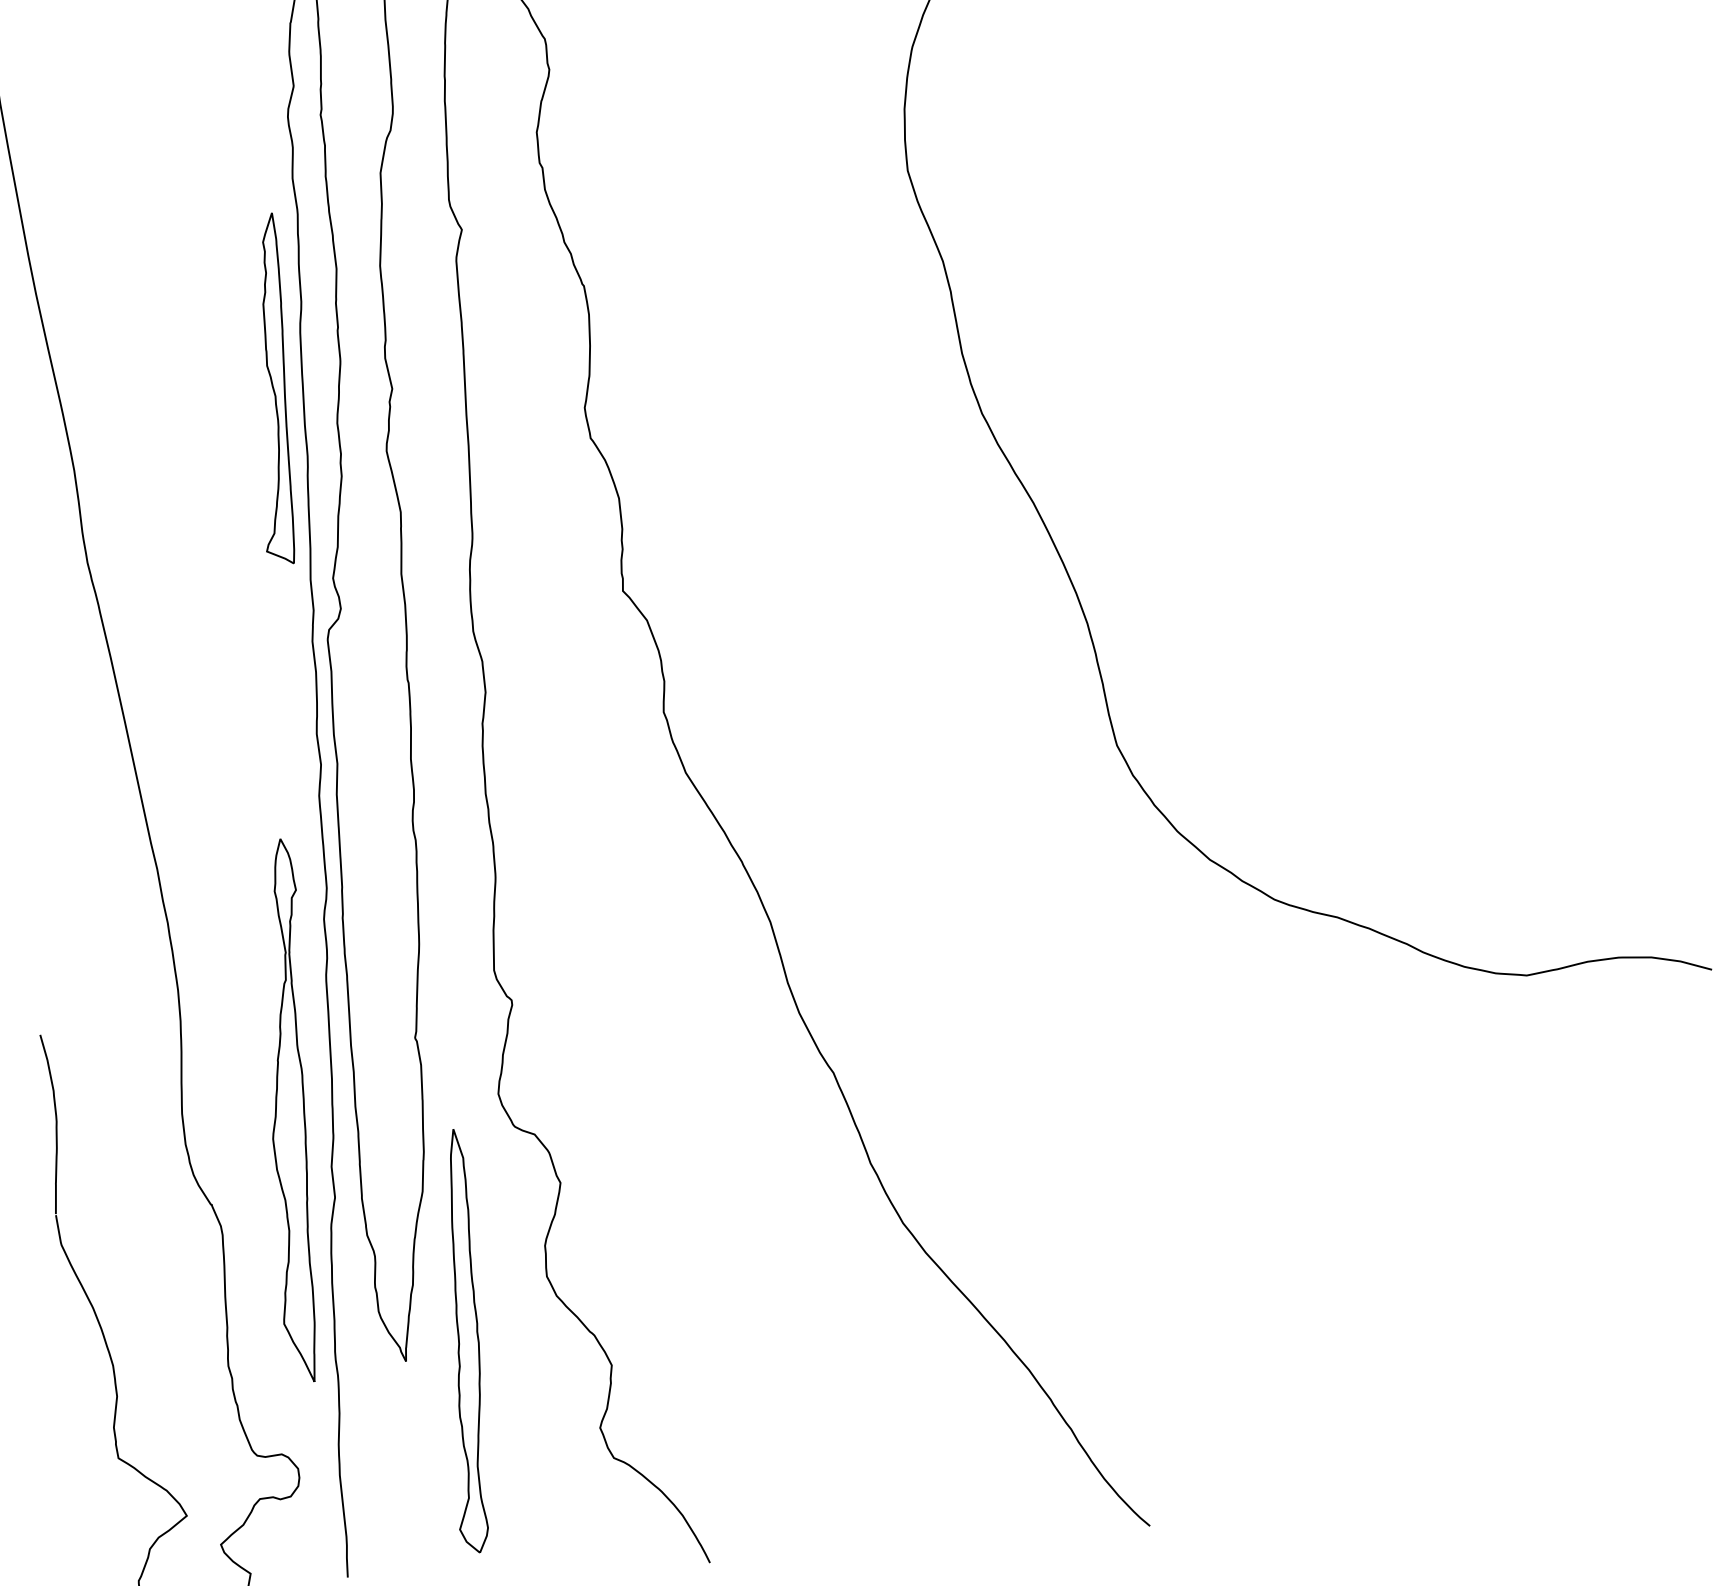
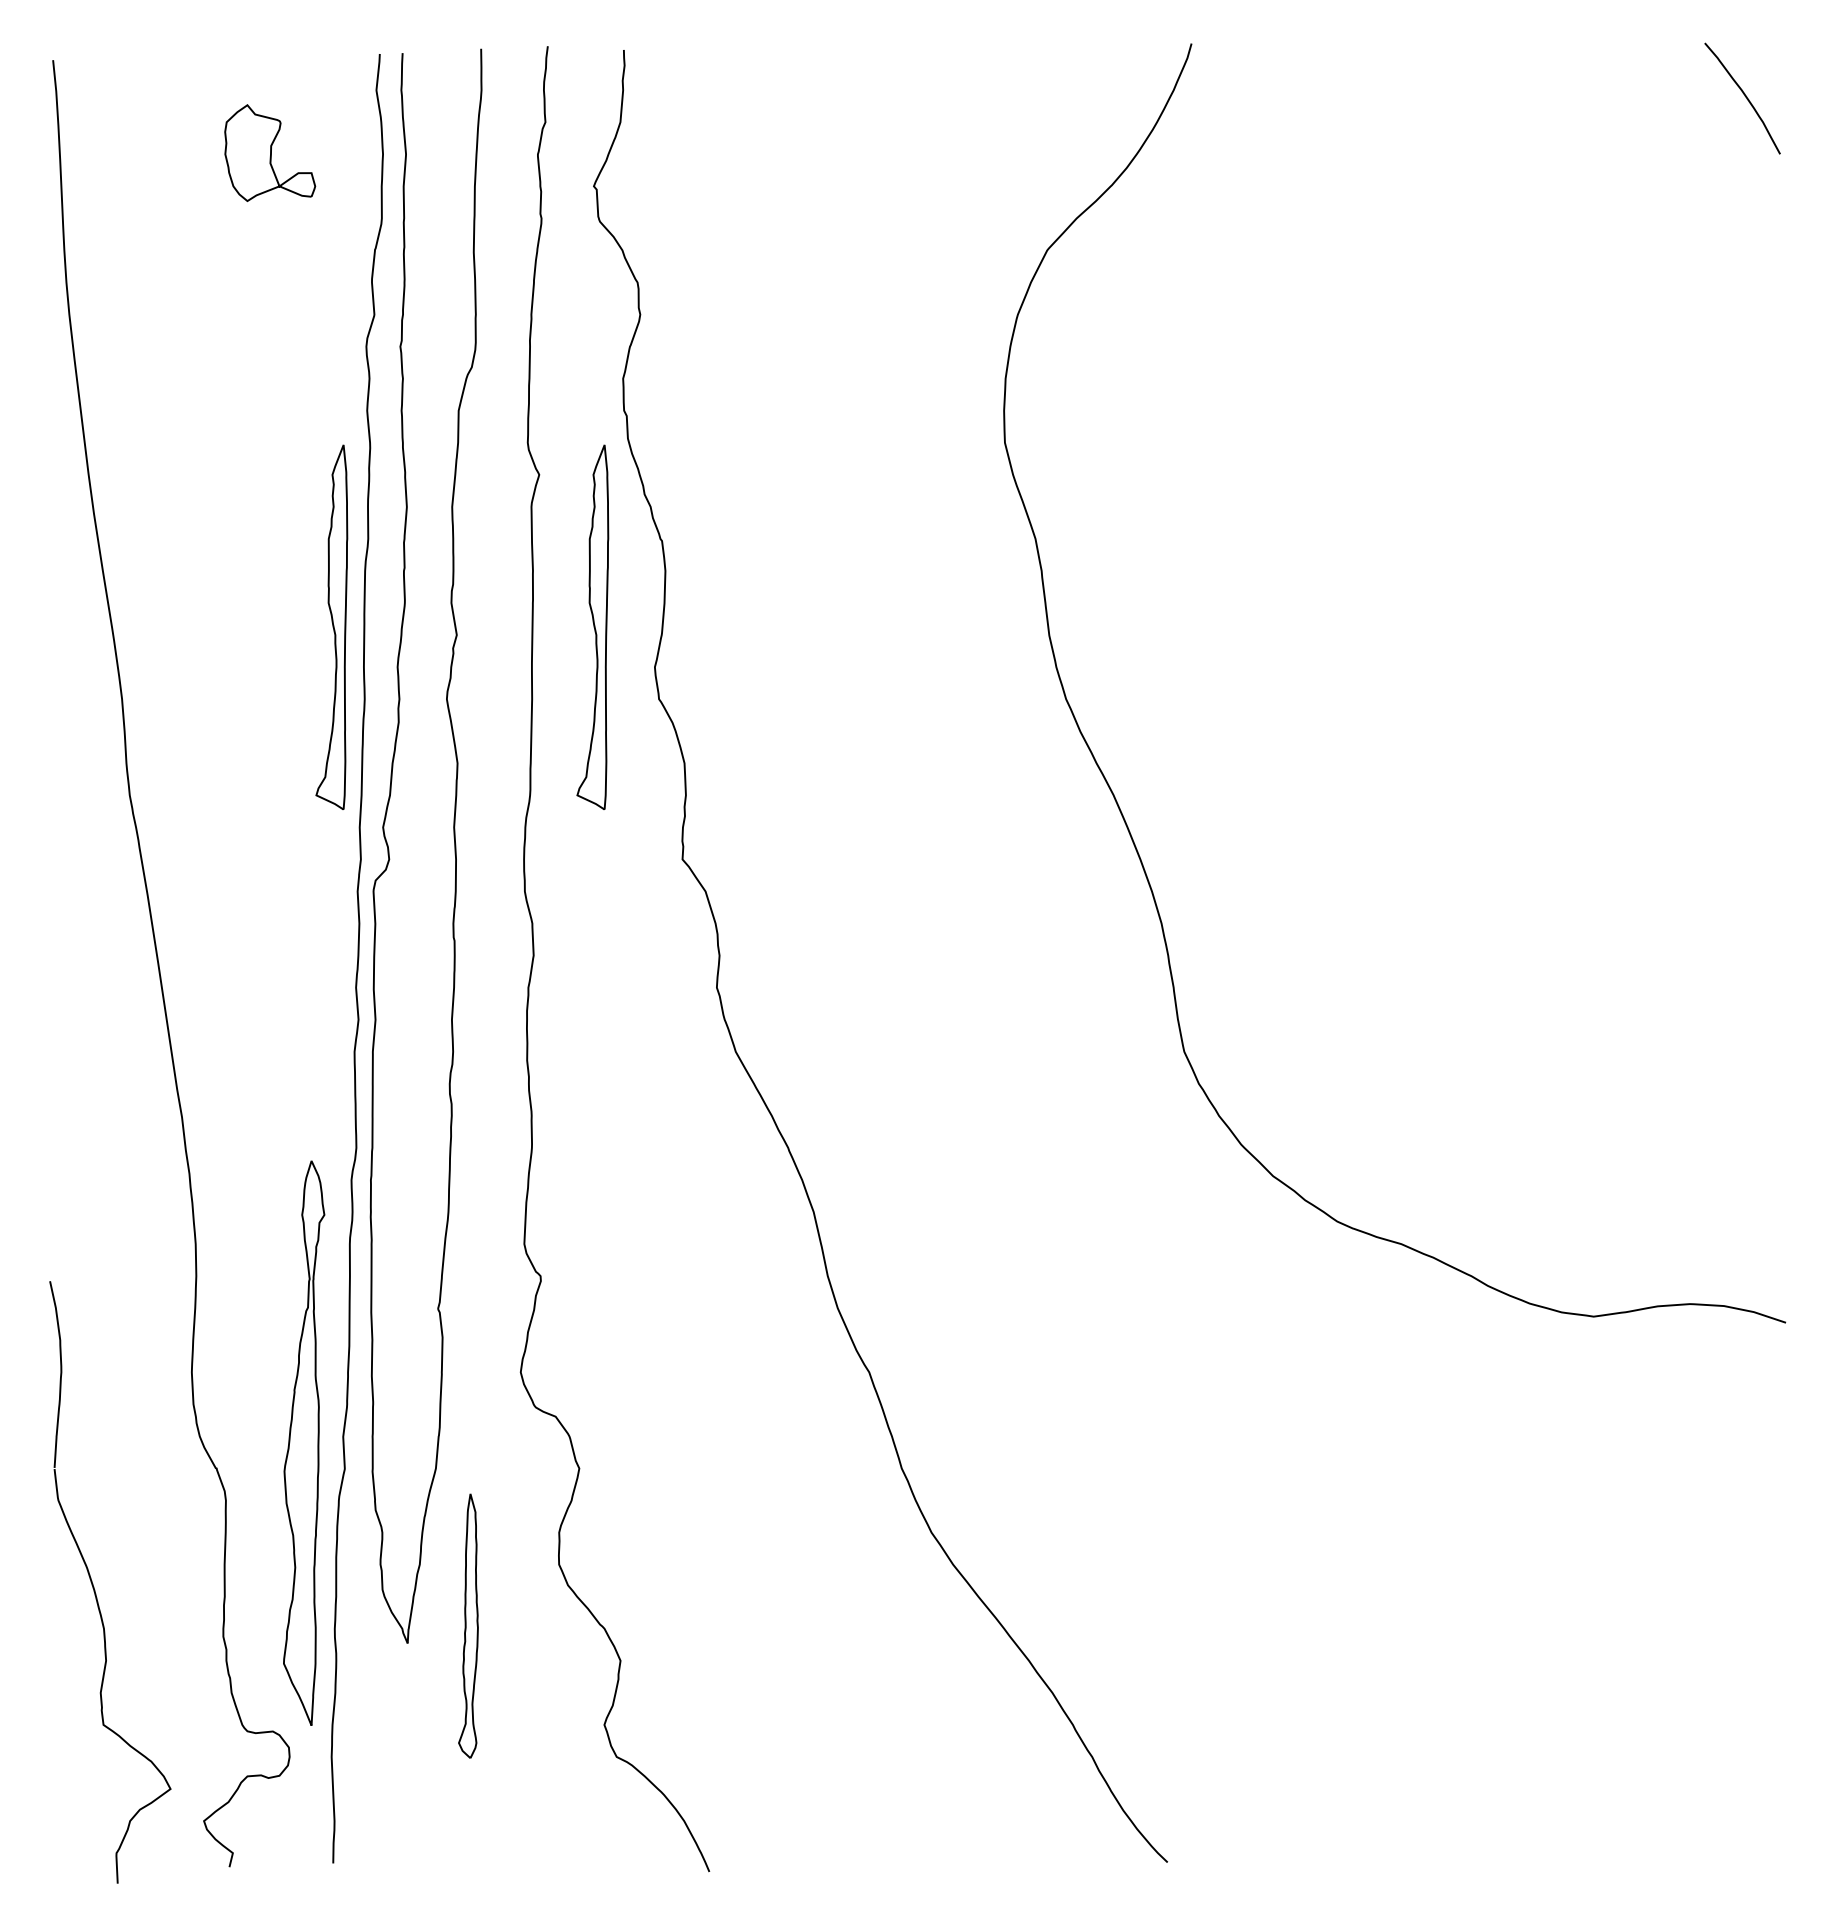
part: (522, 372) -> (592, 626), added
part: (290, 1110) -> (304, 1442), moved
part: (463, 1340) -> (468, 1625), size x0.6

